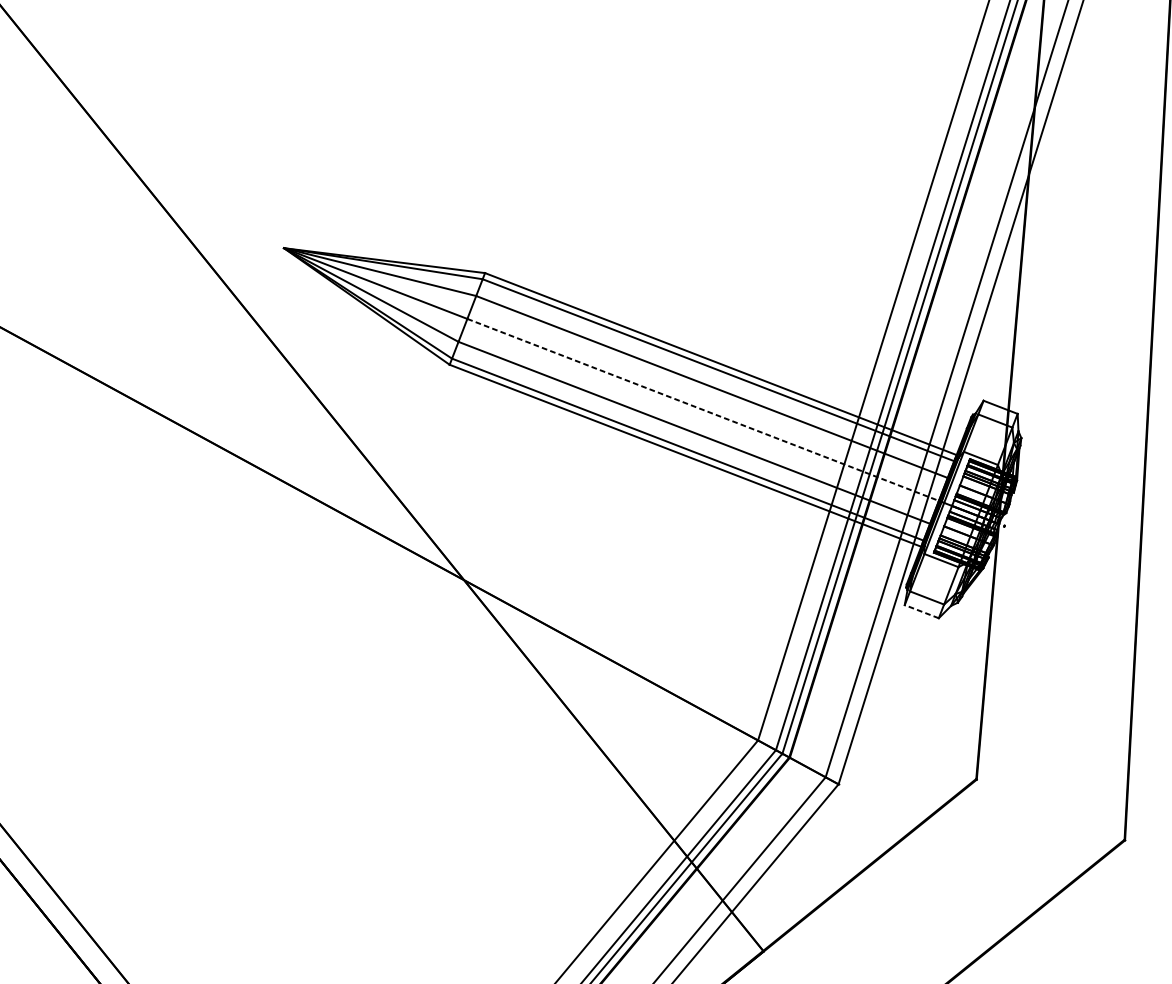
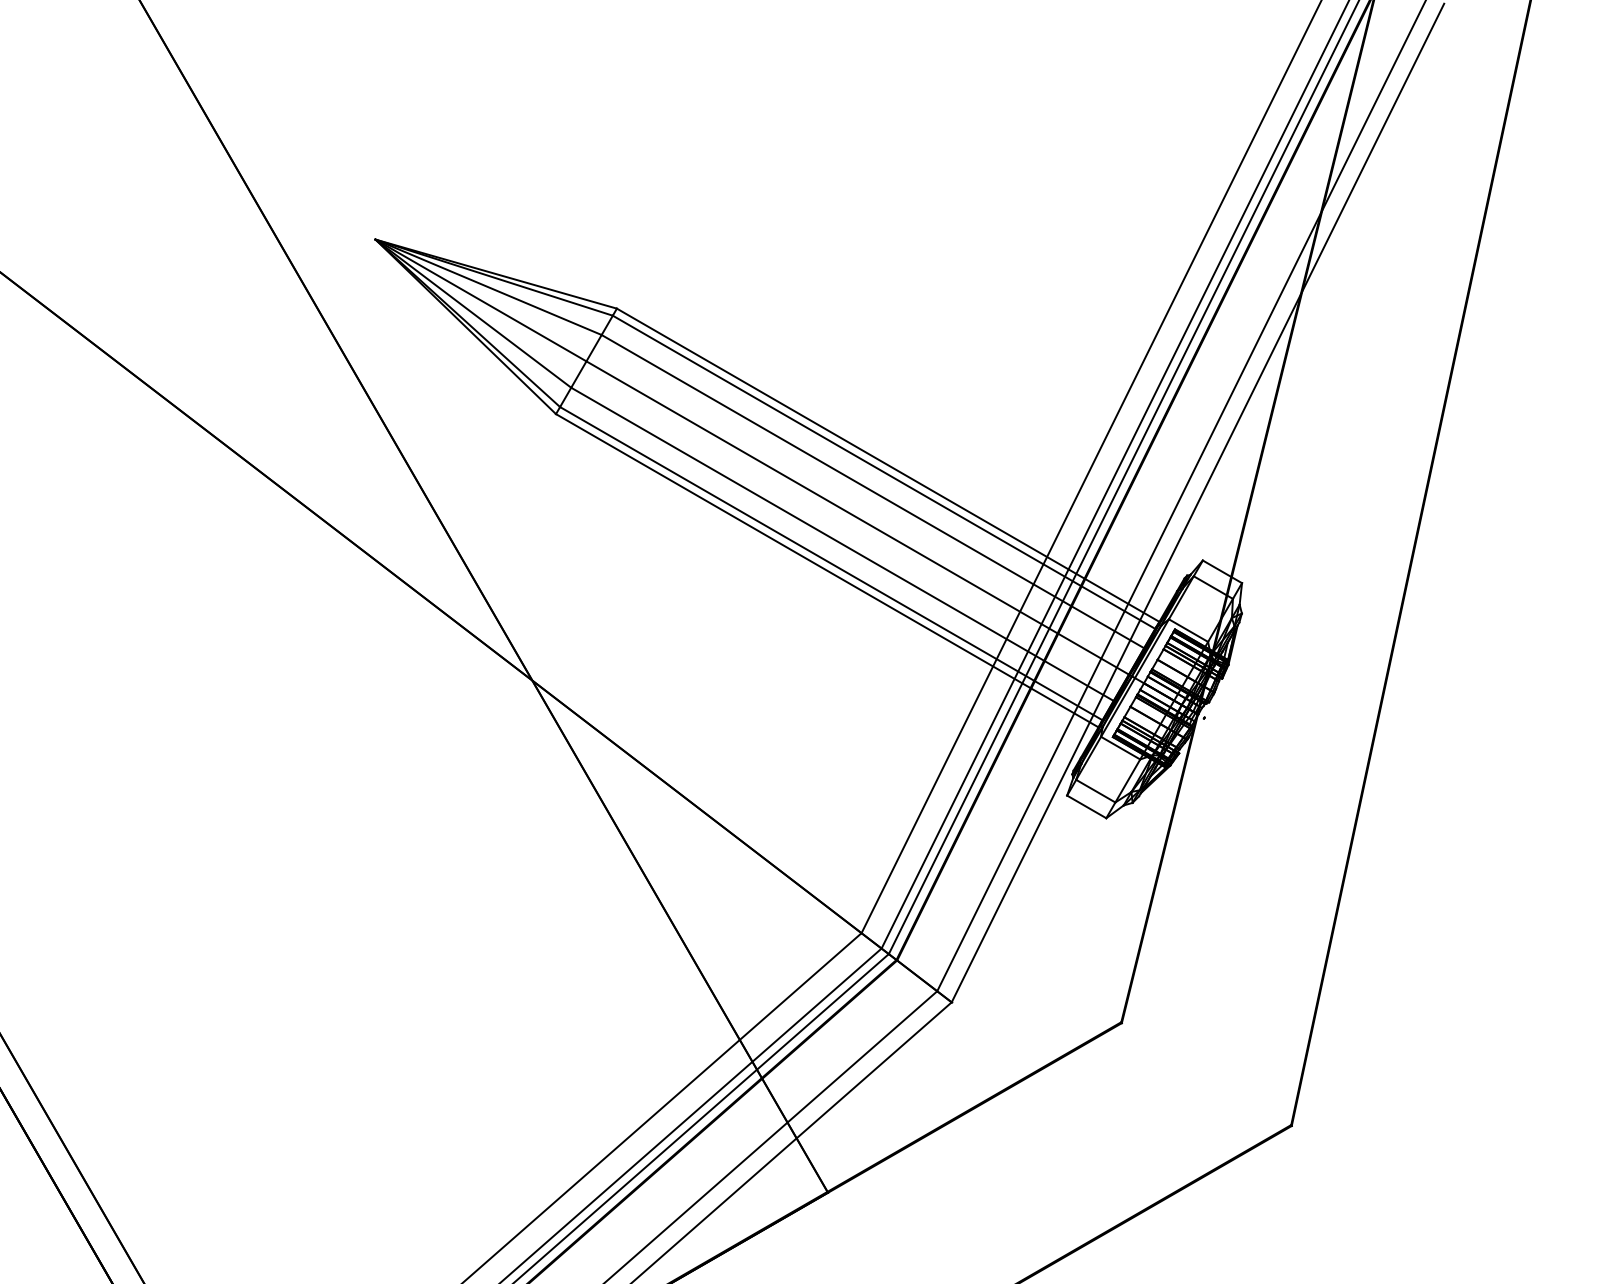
line: (703, 410) -> (858, 518), dashed -> solid
line: (921, 611) -> (1086, 806), dashed -> solid

